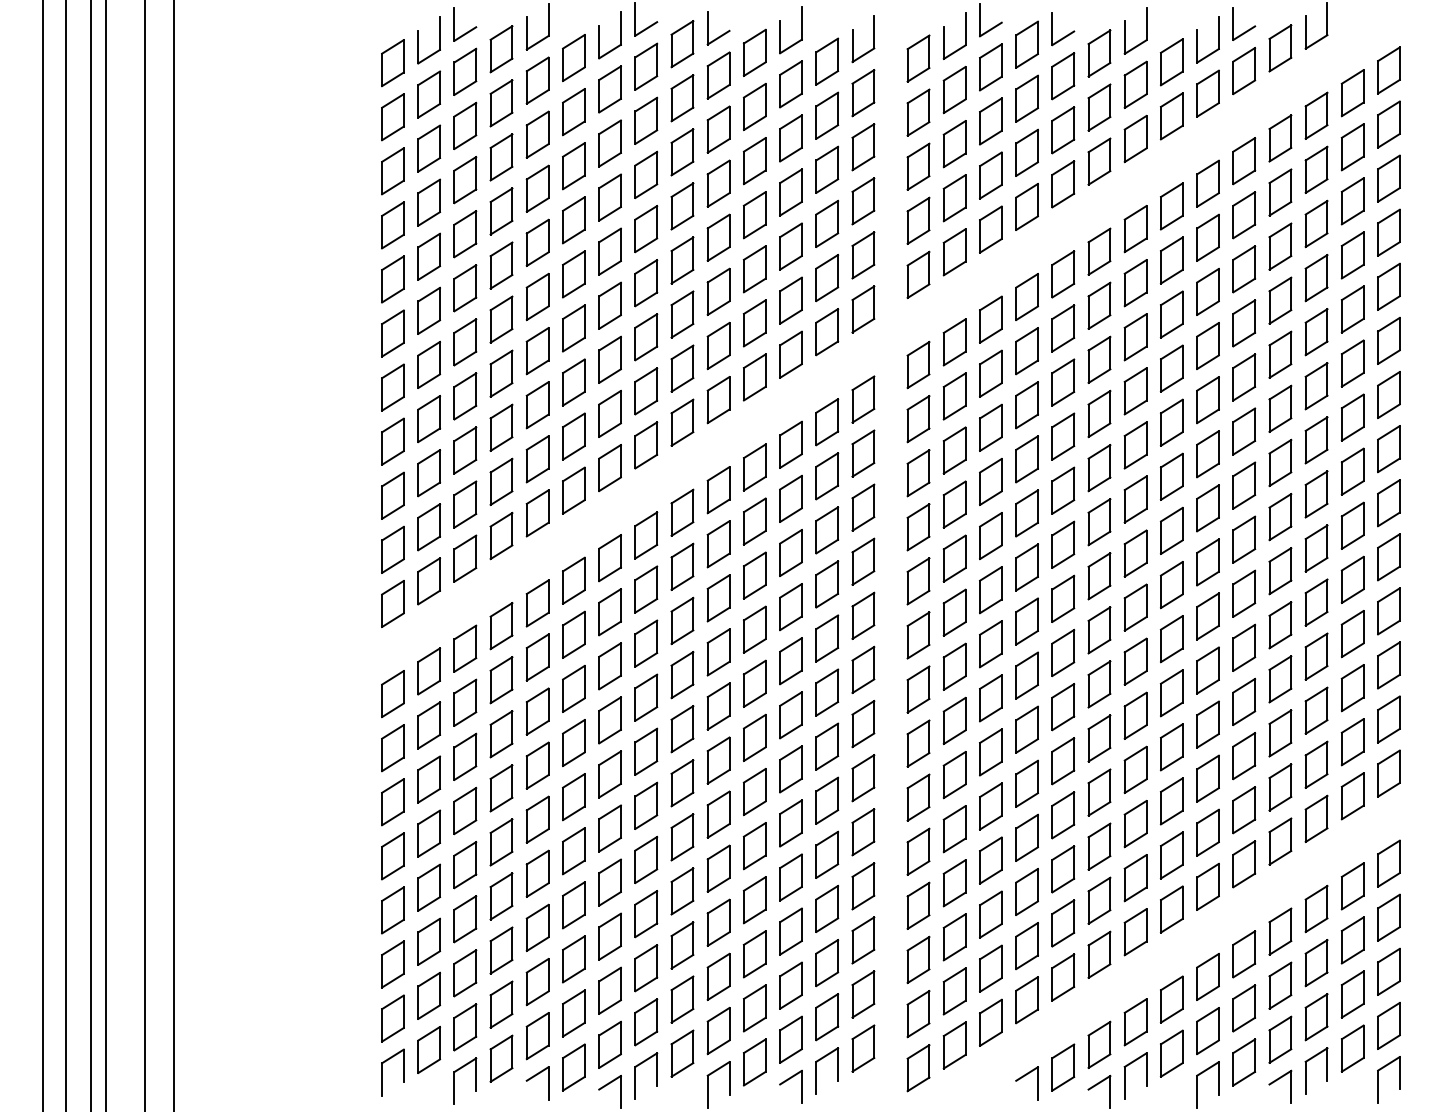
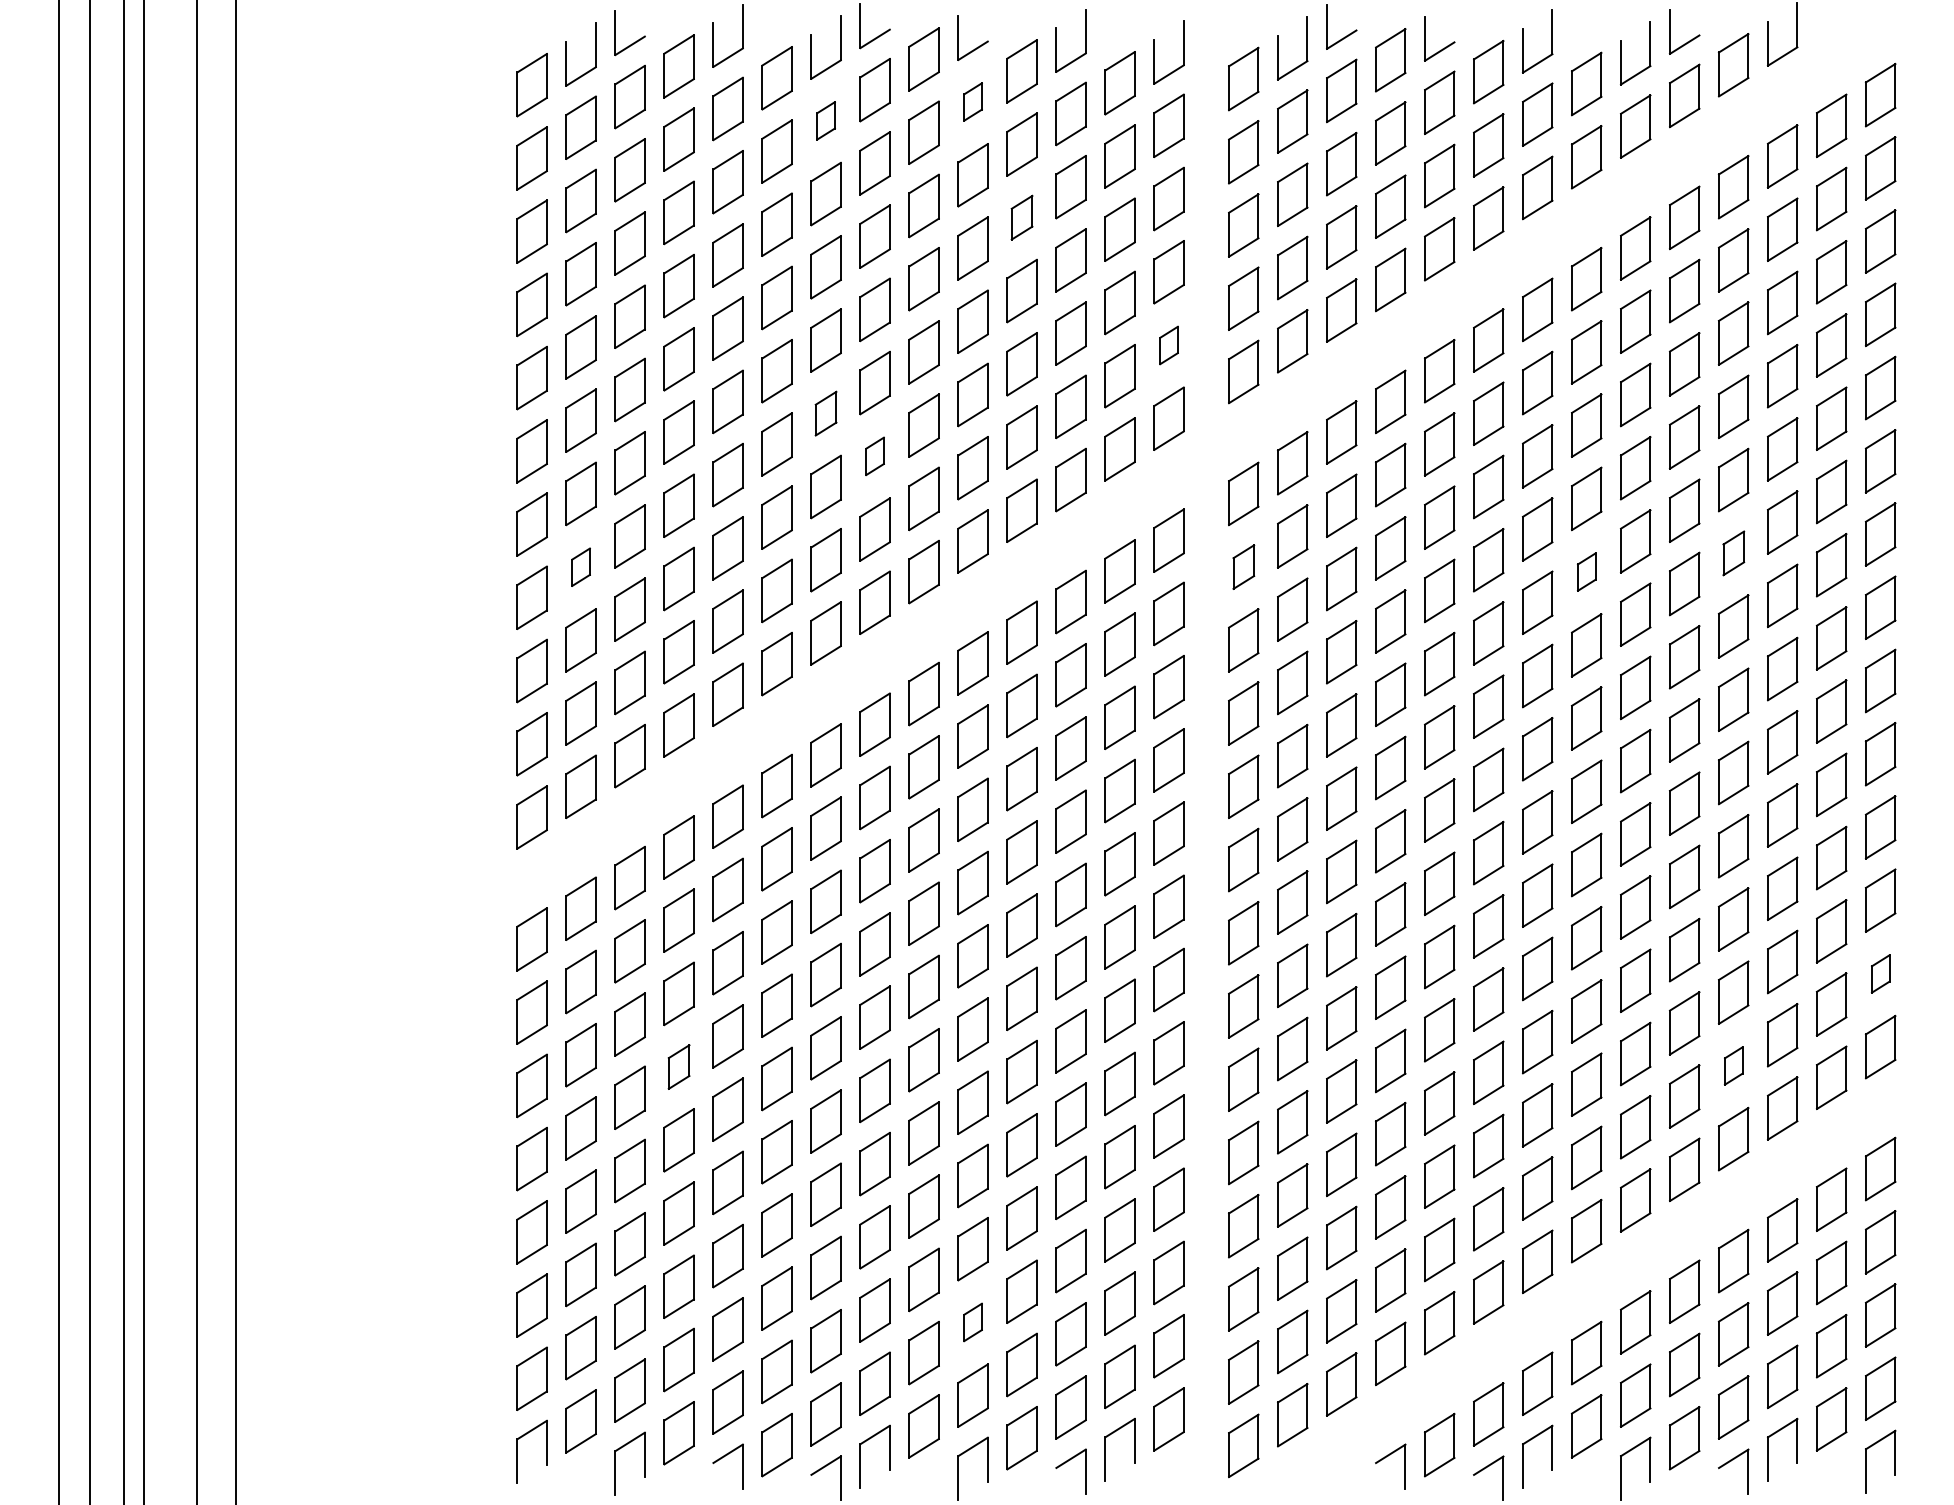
part: (718, 75) -> (972, 101), size x0.6
part: (609, 89) -> (825, 120), size x0.6
part: (754, 160) -> (1021, 217), size x0.7
part: (862, 255) -> (1168, 345), size x0.6
part: (609, 305) -> (825, 413), size x0.7
part: (645, 337) -> (874, 456), size x0.6
part: (1280, 409) -> (1733, 553), size x0.7
part: (918, 418) -> (1243, 566), size x0.7
part: (428, 419) -> (580, 567), size x0.6
part: (1171, 422) -> (1586, 571), size x0.6
part: (1388, 719) -> (1880, 973), size x0.6
part: (501, 787) -> (678, 1066), size x0.7
part: (1280, 787) -> (1733, 1065), size x0.6
part: (718, 977) -> (972, 1322), size x0.6

